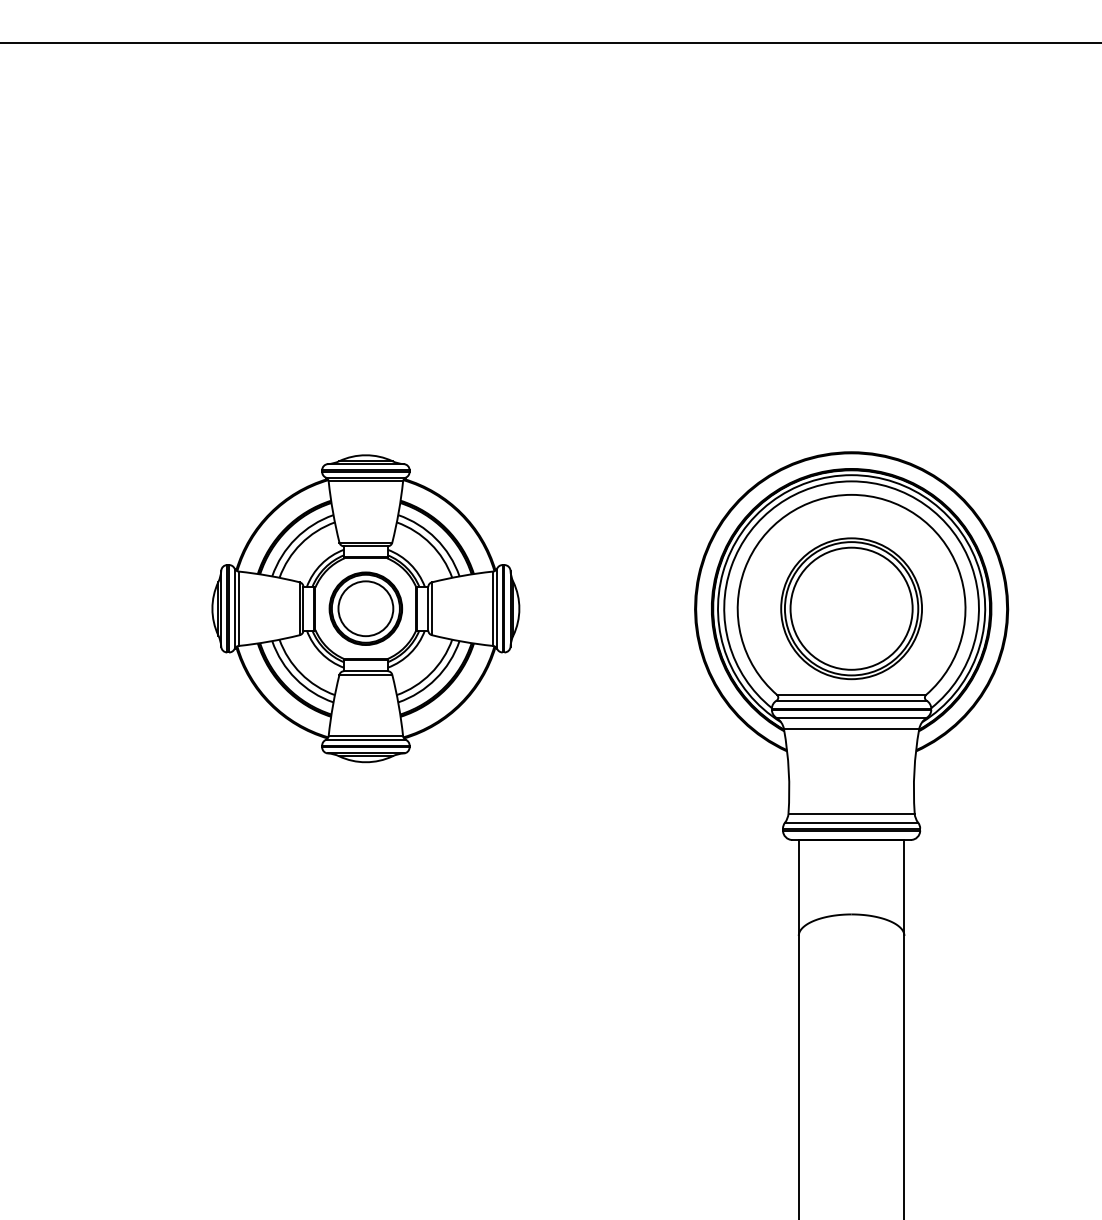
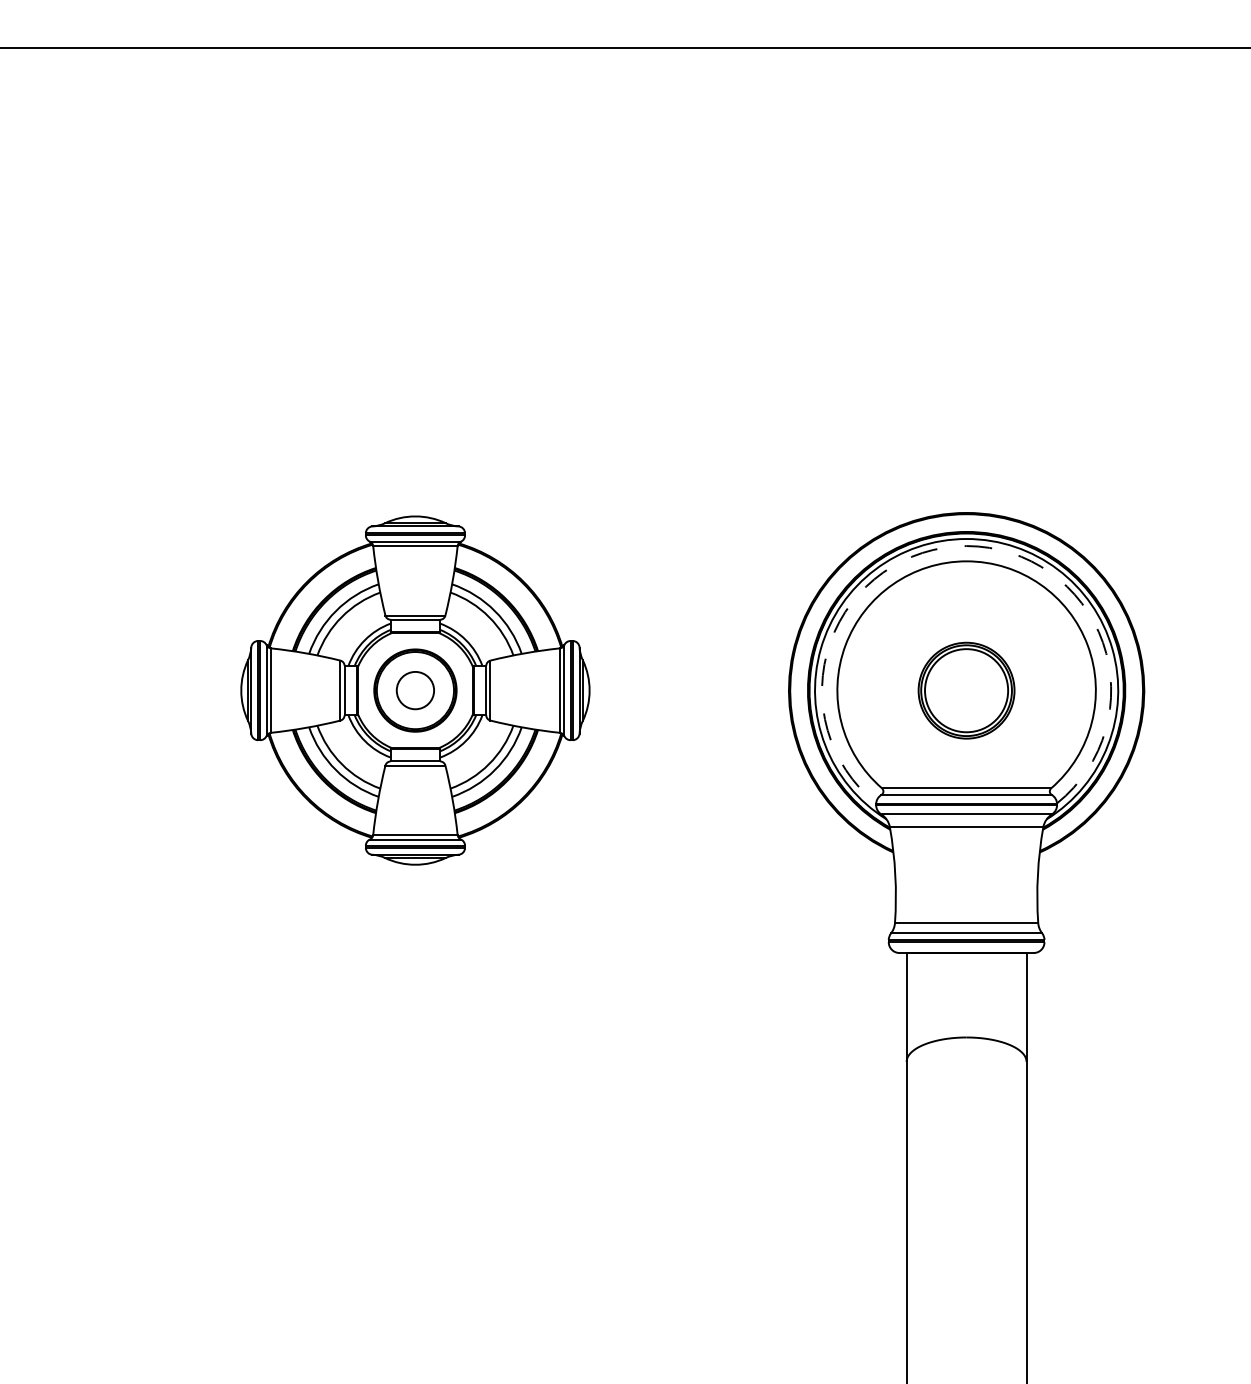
arc: (851, 481) -> (966, 546), solid -> dashed
circle: (365, 608) -> (414, 690), size x0.6
part: (851, 608) -> (966, 690), size x0.6

